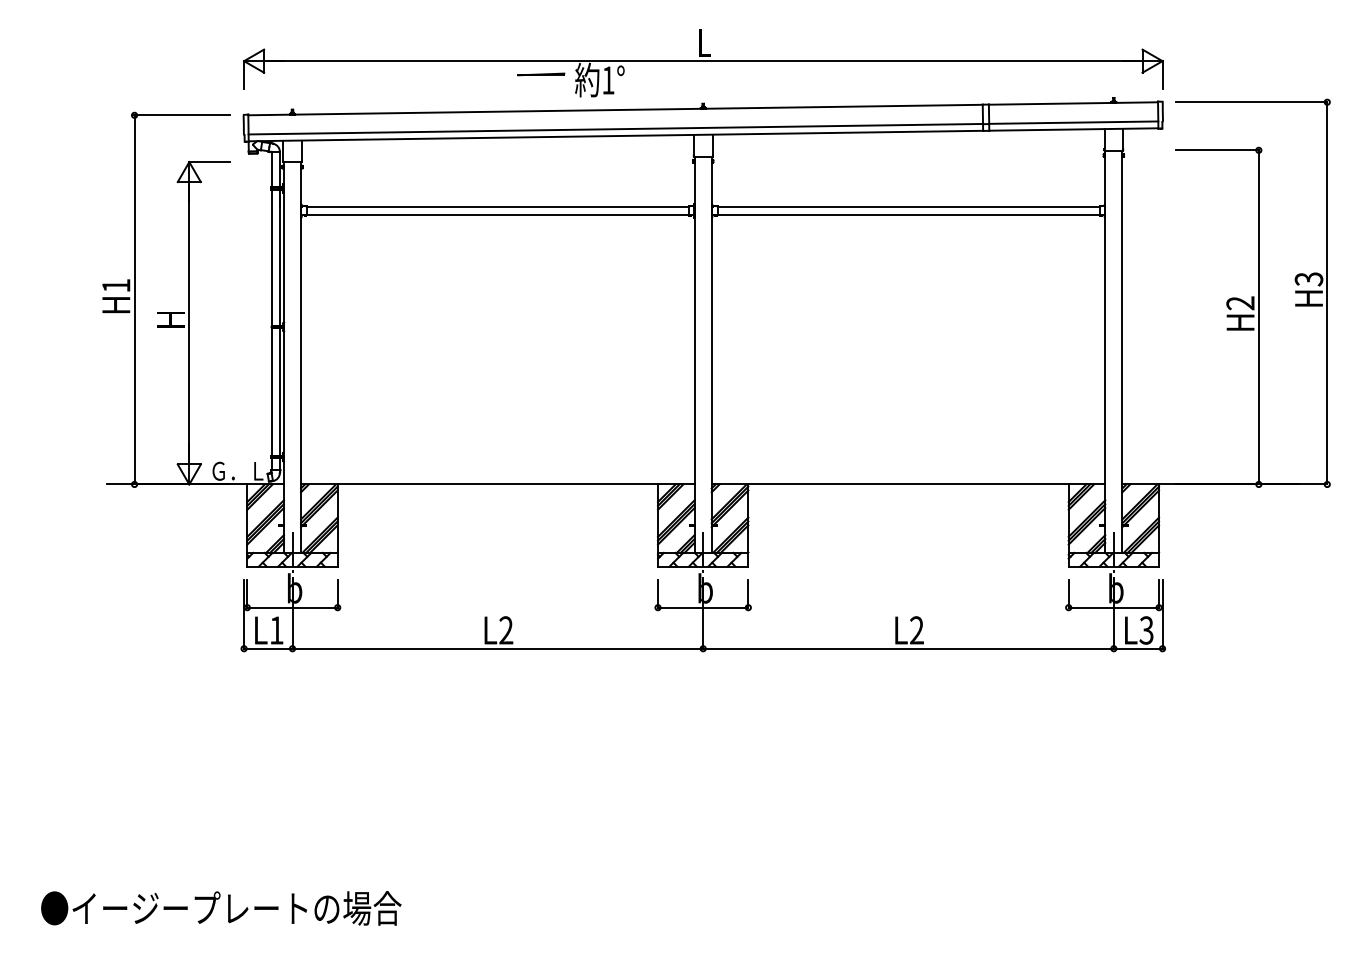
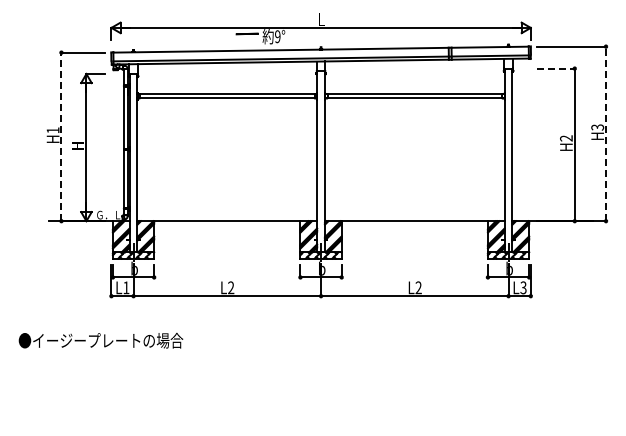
text: (607, 79) -> (277, 36), 1° -> 9°
line: (1216, 150) -> (555, 68), solid -> dashed
line: (1328, 292) -> (606, 133), solid -> dashed
line: (134, 298) -> (61, 136), solid -> dashed
text: (220, 907) -> (100, 340), moved

